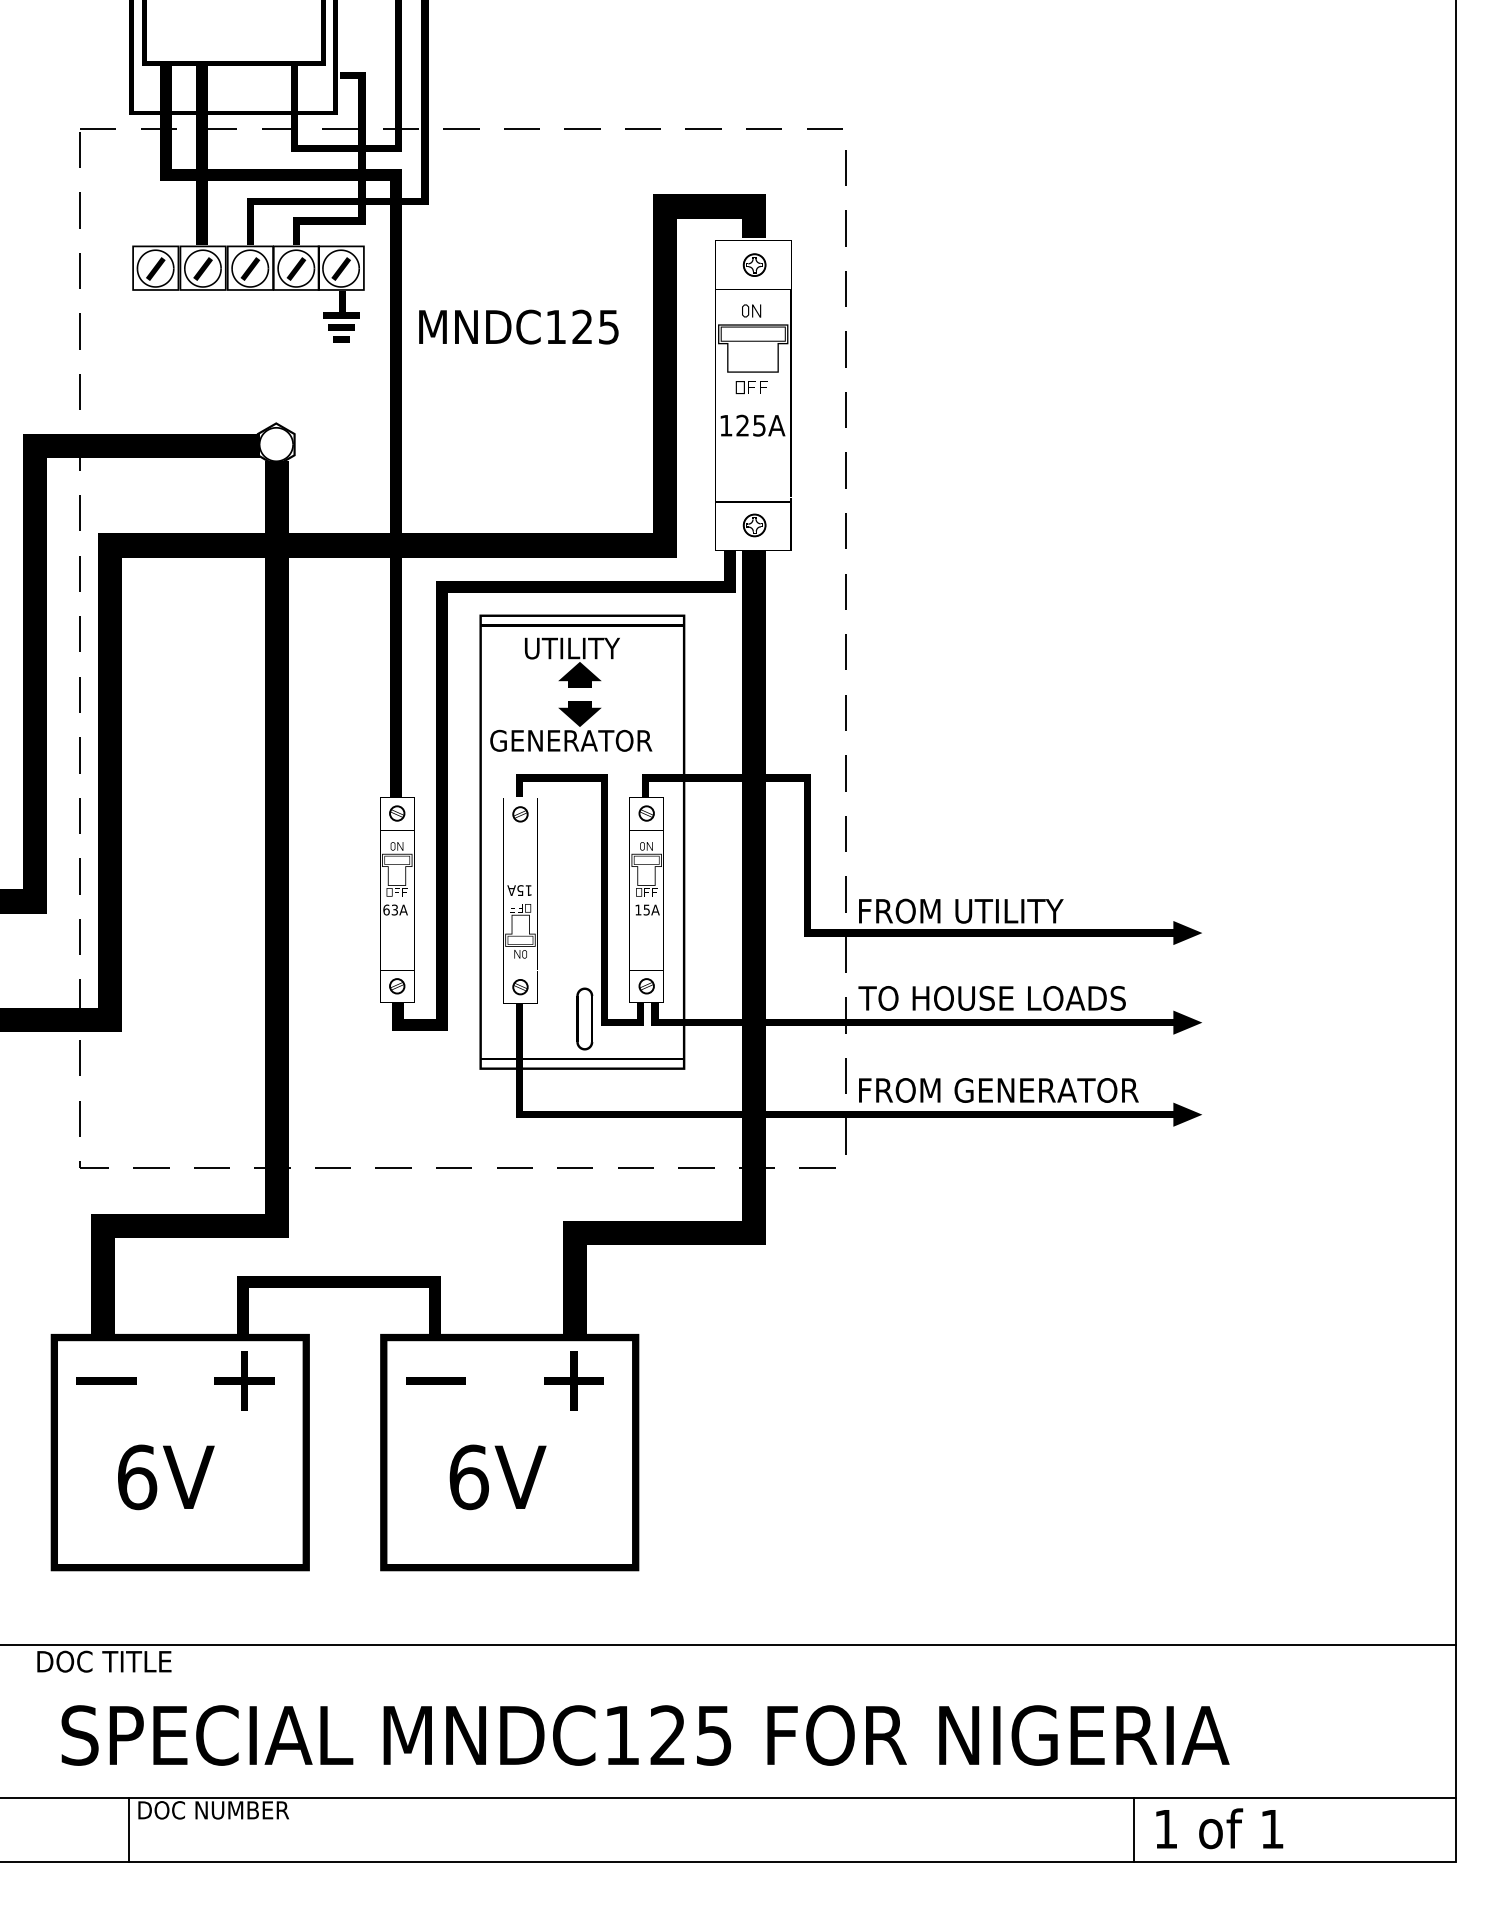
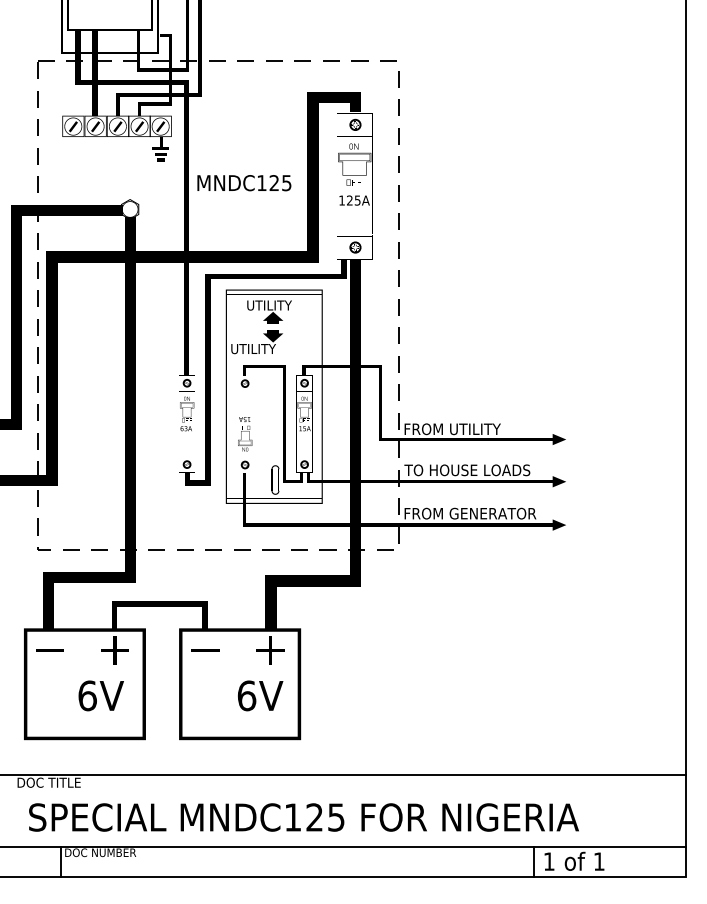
text: (519, 327) -> (244, 183), moved
text: (572, 739) -> (269, 348), GENERATOR -> UTILITY
text: (164, 1476) -> (100, 695), moved
text: (497, 1476) -> (260, 695), moved

